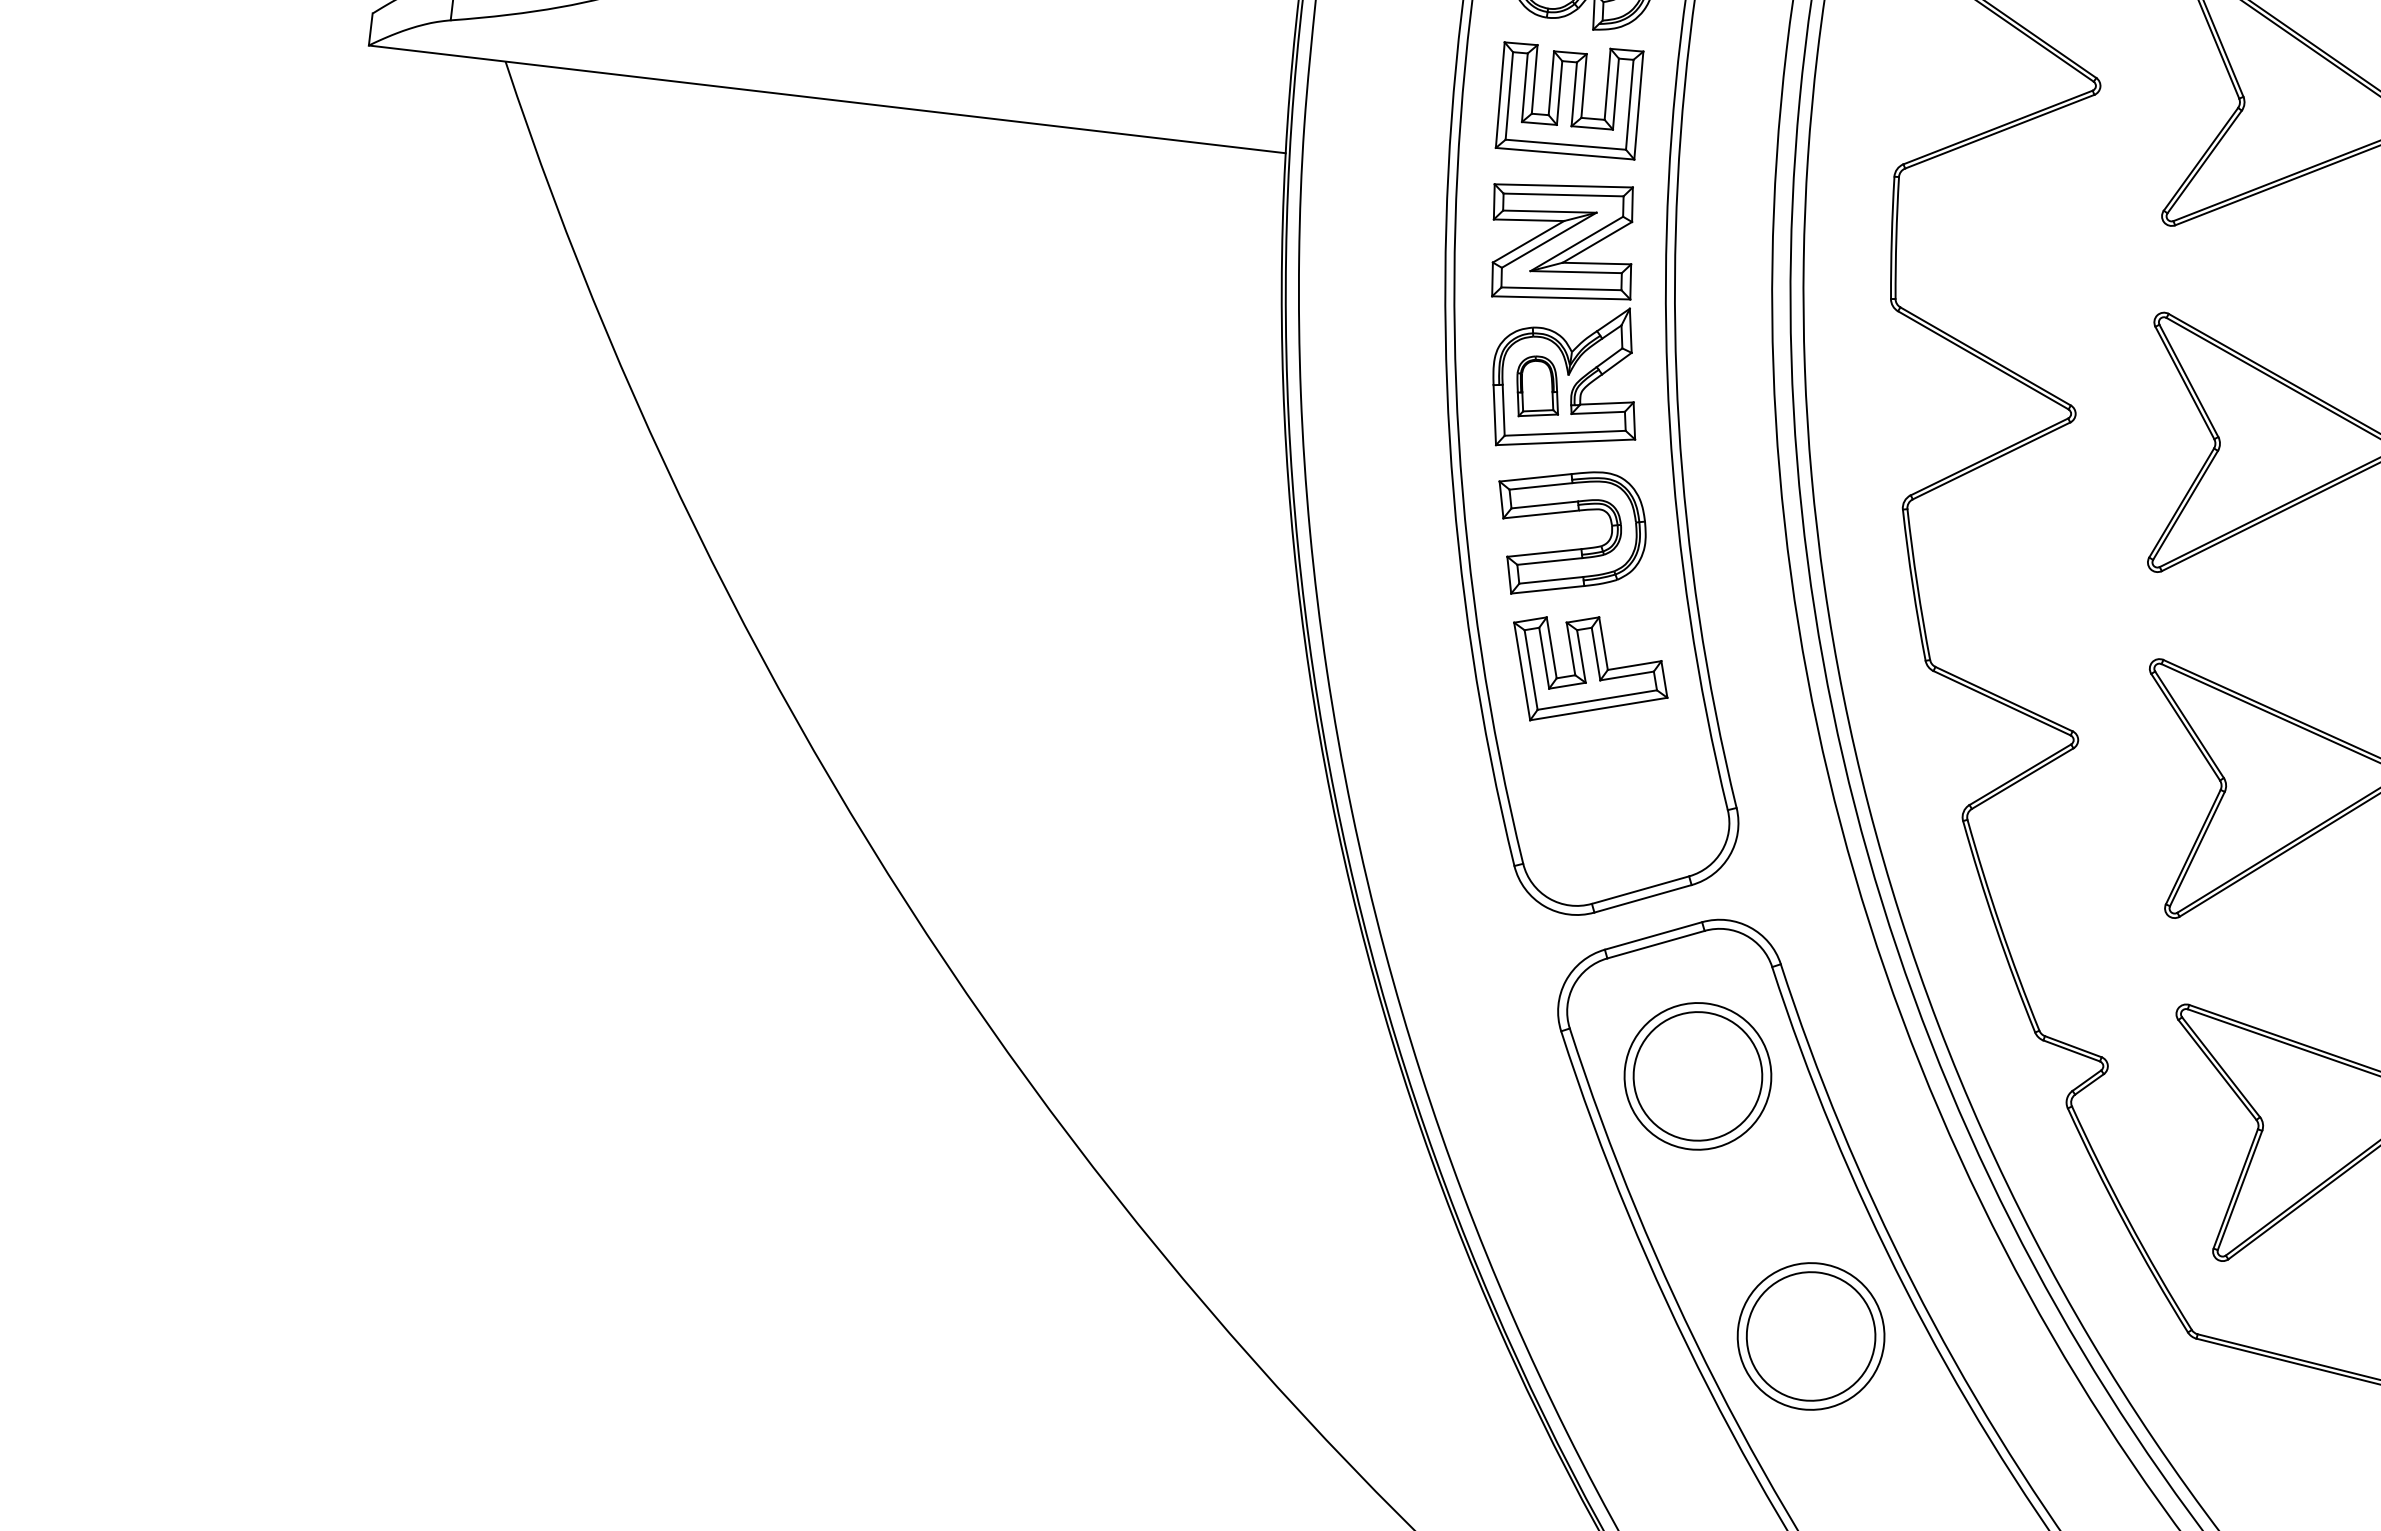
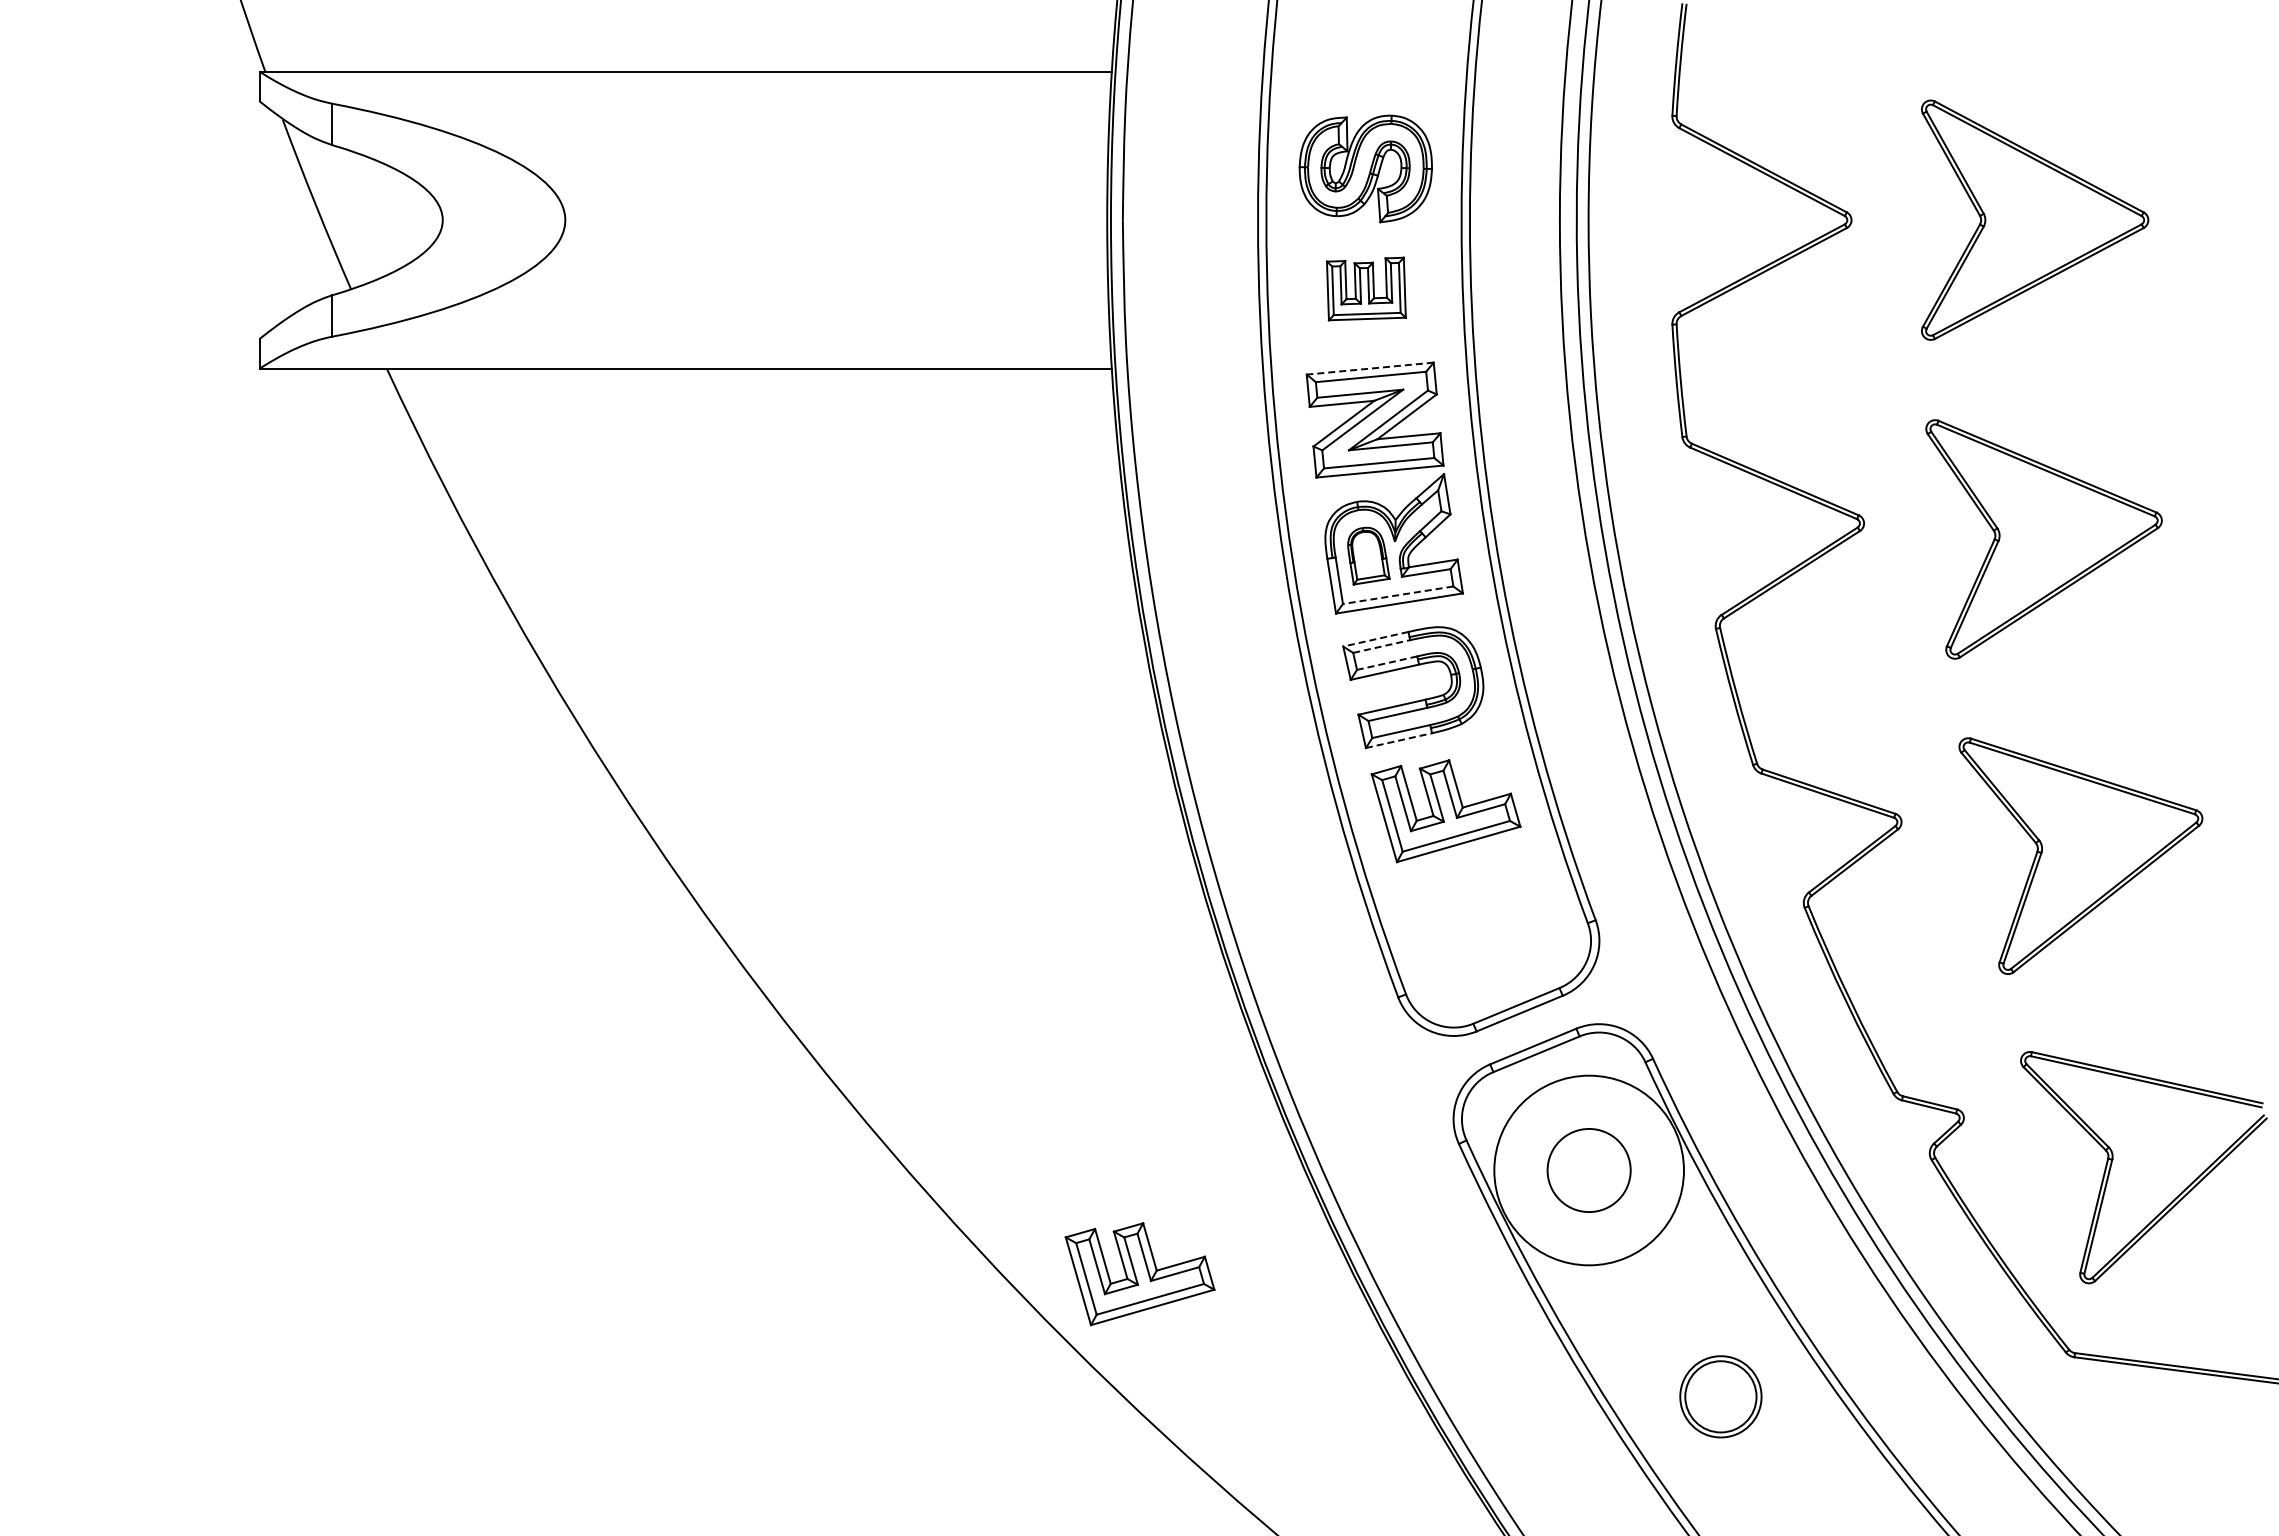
part: (1569, 99) -> (1366, 288), size x0.6
line: (1564, 185) -> (1370, 368), solid -> dashed
line: (1565, 433) -> (1398, 595), solid -> dashed
line: (1535, 478) -> (1375, 639), solid -> dashed
line: (1541, 486) -> (1382, 646), solid -> dashed
line: (1545, 505) -> (1387, 663), solid -> dashed
line: (1548, 589) -> (1399, 740), solid -> dashed
circle: (1697, 1076) -> (1588, 1170), size x0.7
circle: (1697, 1076) -> (1588, 1170), size x1.4
part: (1200, 1131) -> (1139, 1274), added
part: (1810, 1336) -> (1720, 1396), size x0.6

